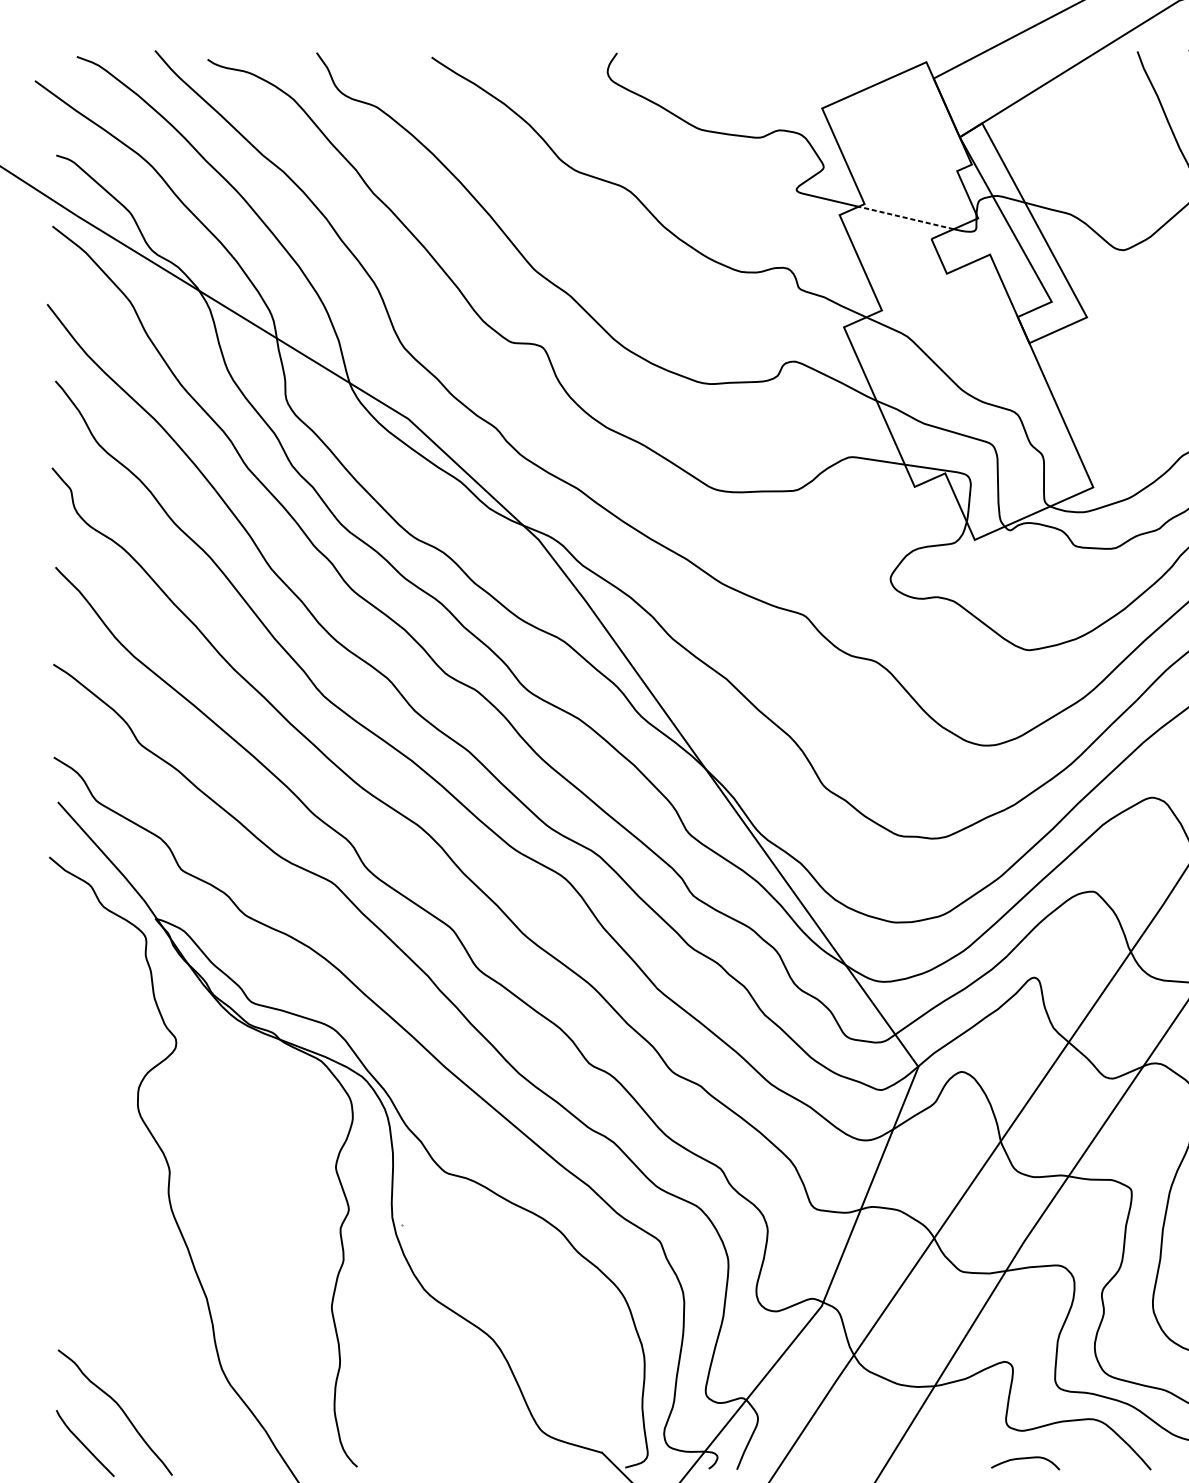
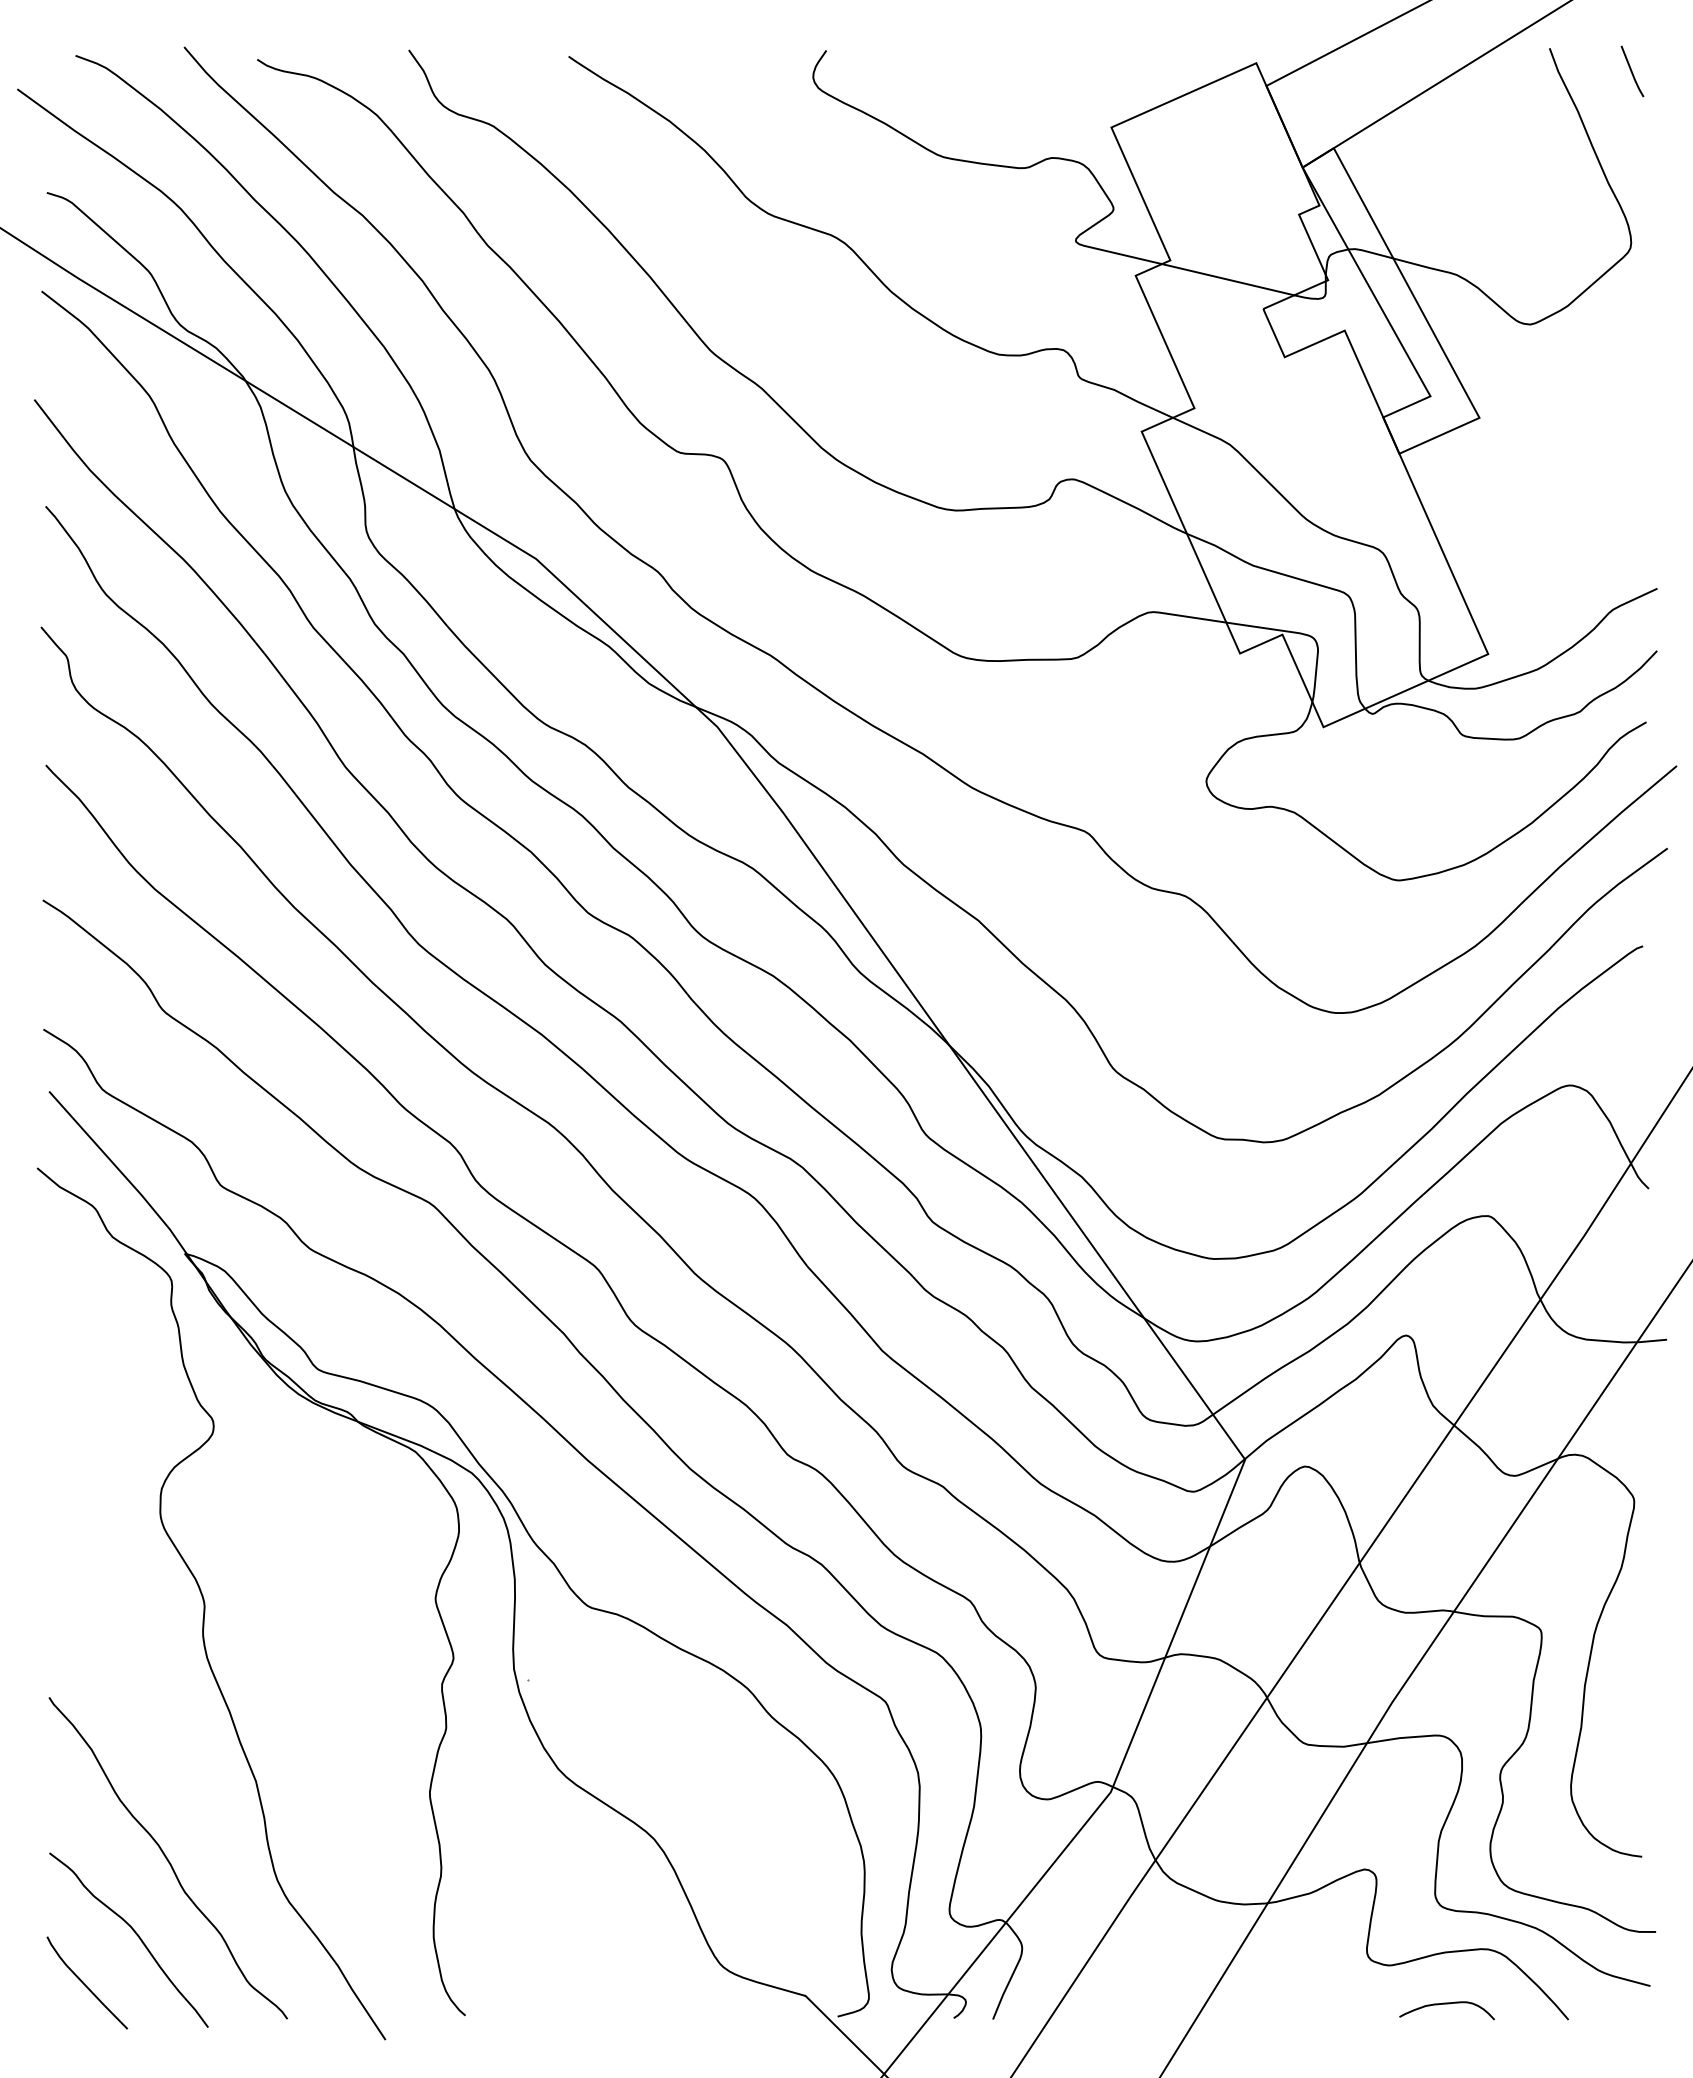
line: (906, 217) -> (1228, 279), dashed -> solid
curve: (143, 1353) -> (167, 1858), added
curve: (1025, 1458) -> (1446, 2004), moved

